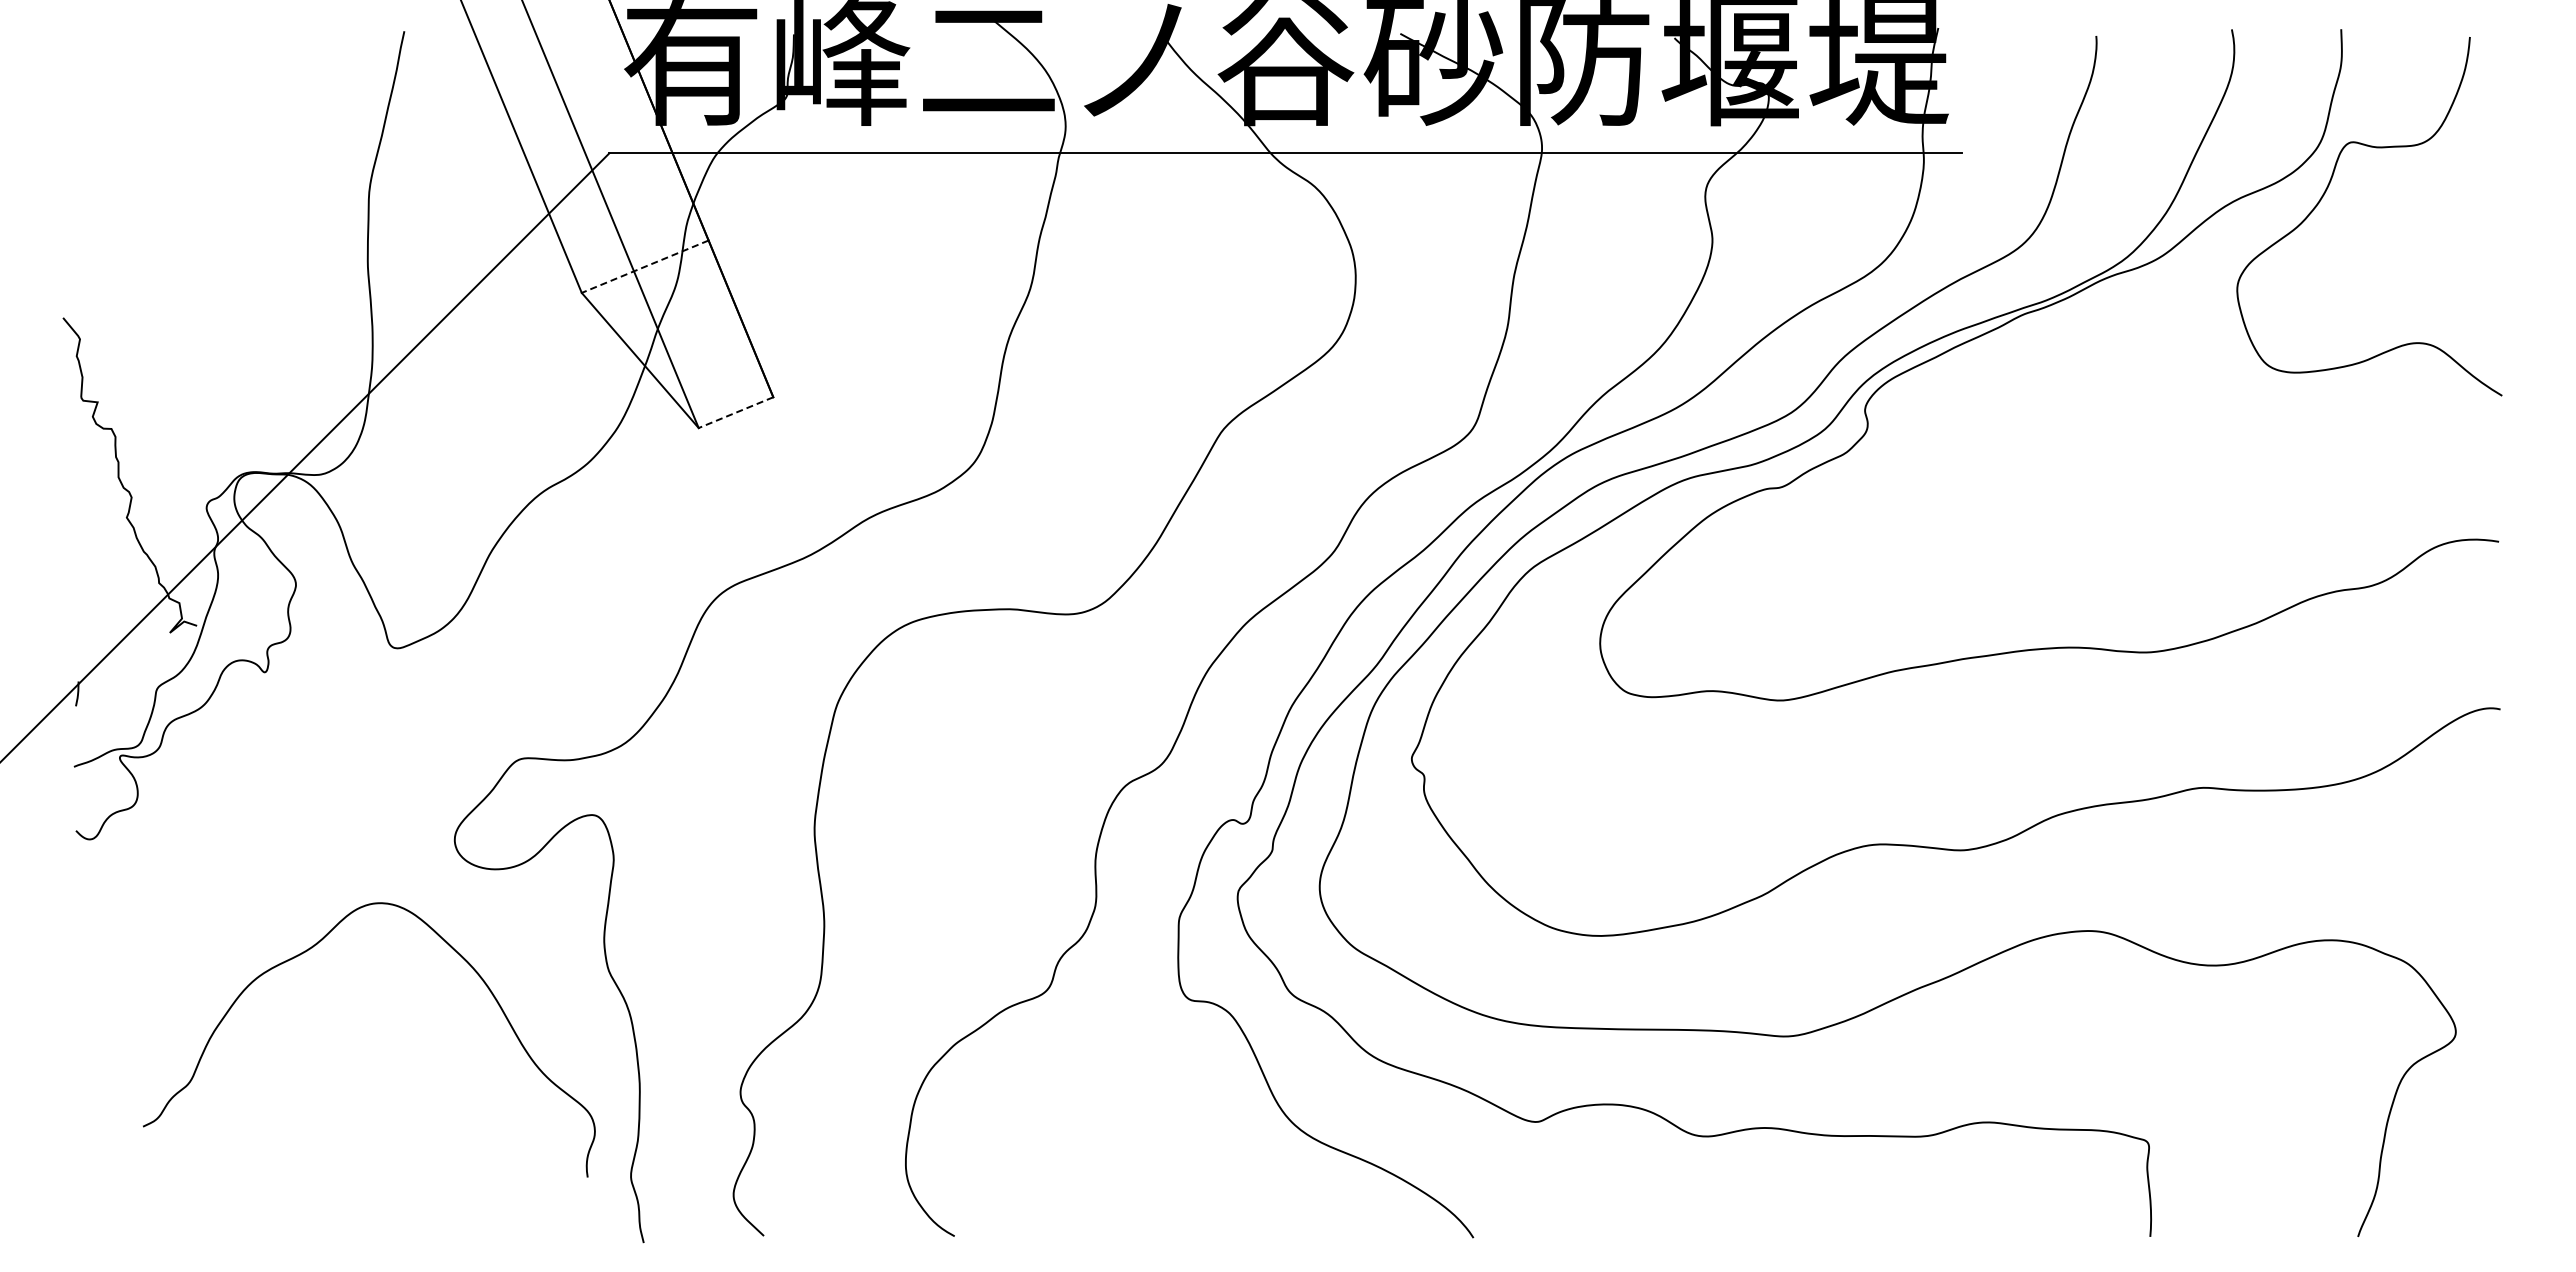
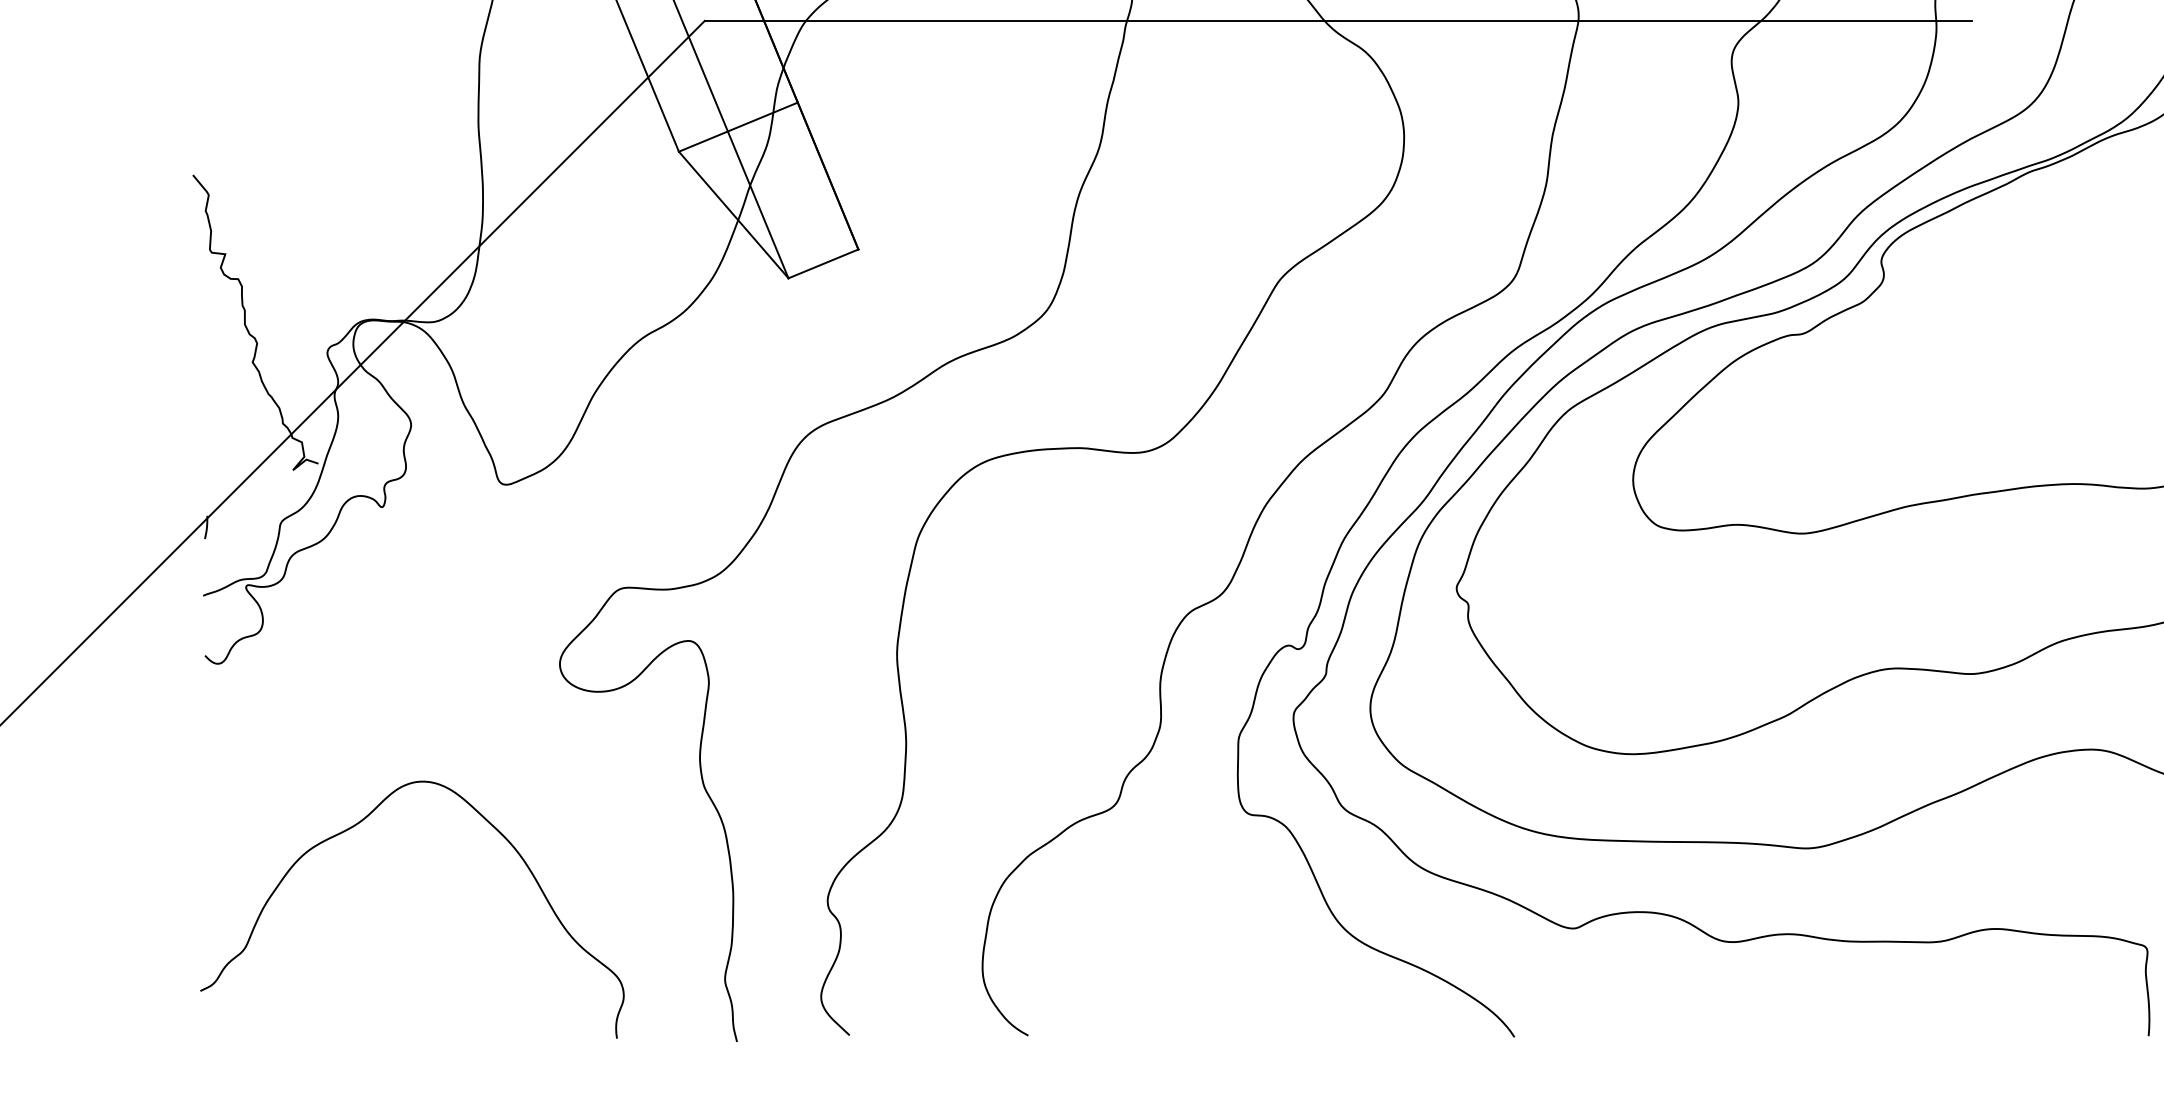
line: (645, 266) -> (738, 126), dashed -> solid
line: (735, 412) -> (822, 263), dashed -> solid
curve: (312, 948) -> (359, 824), moved

